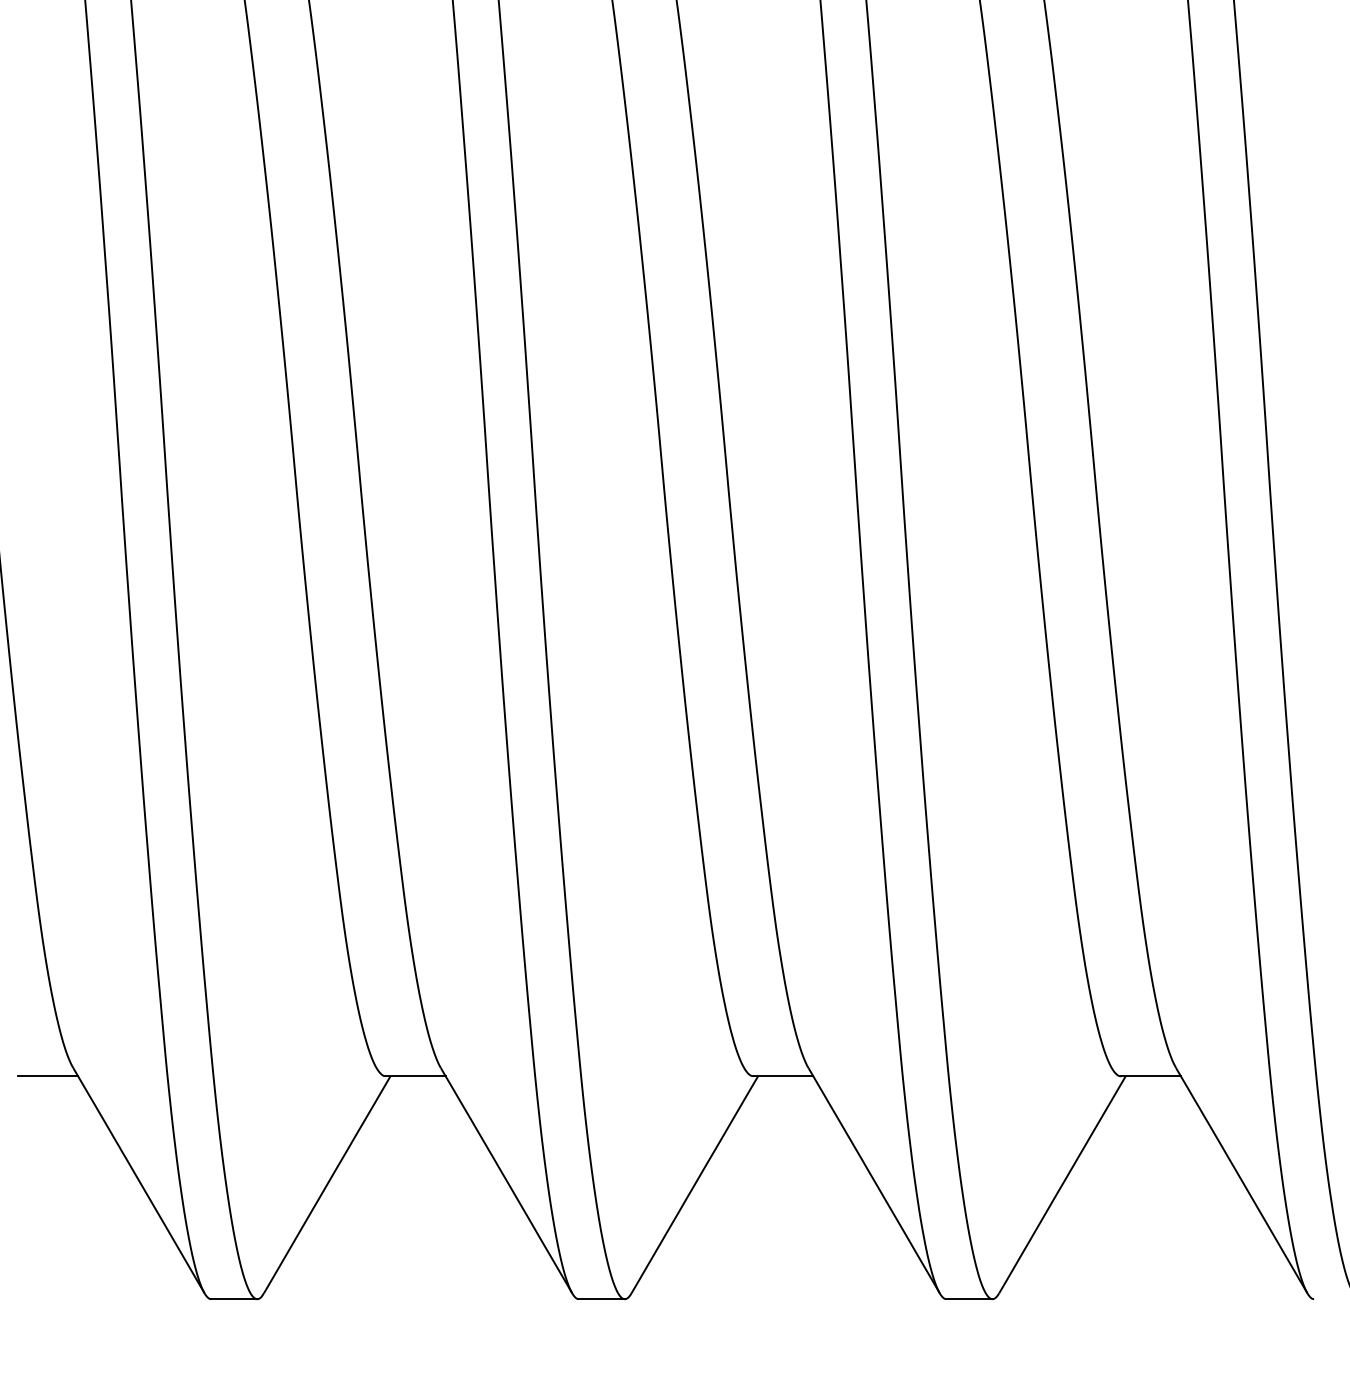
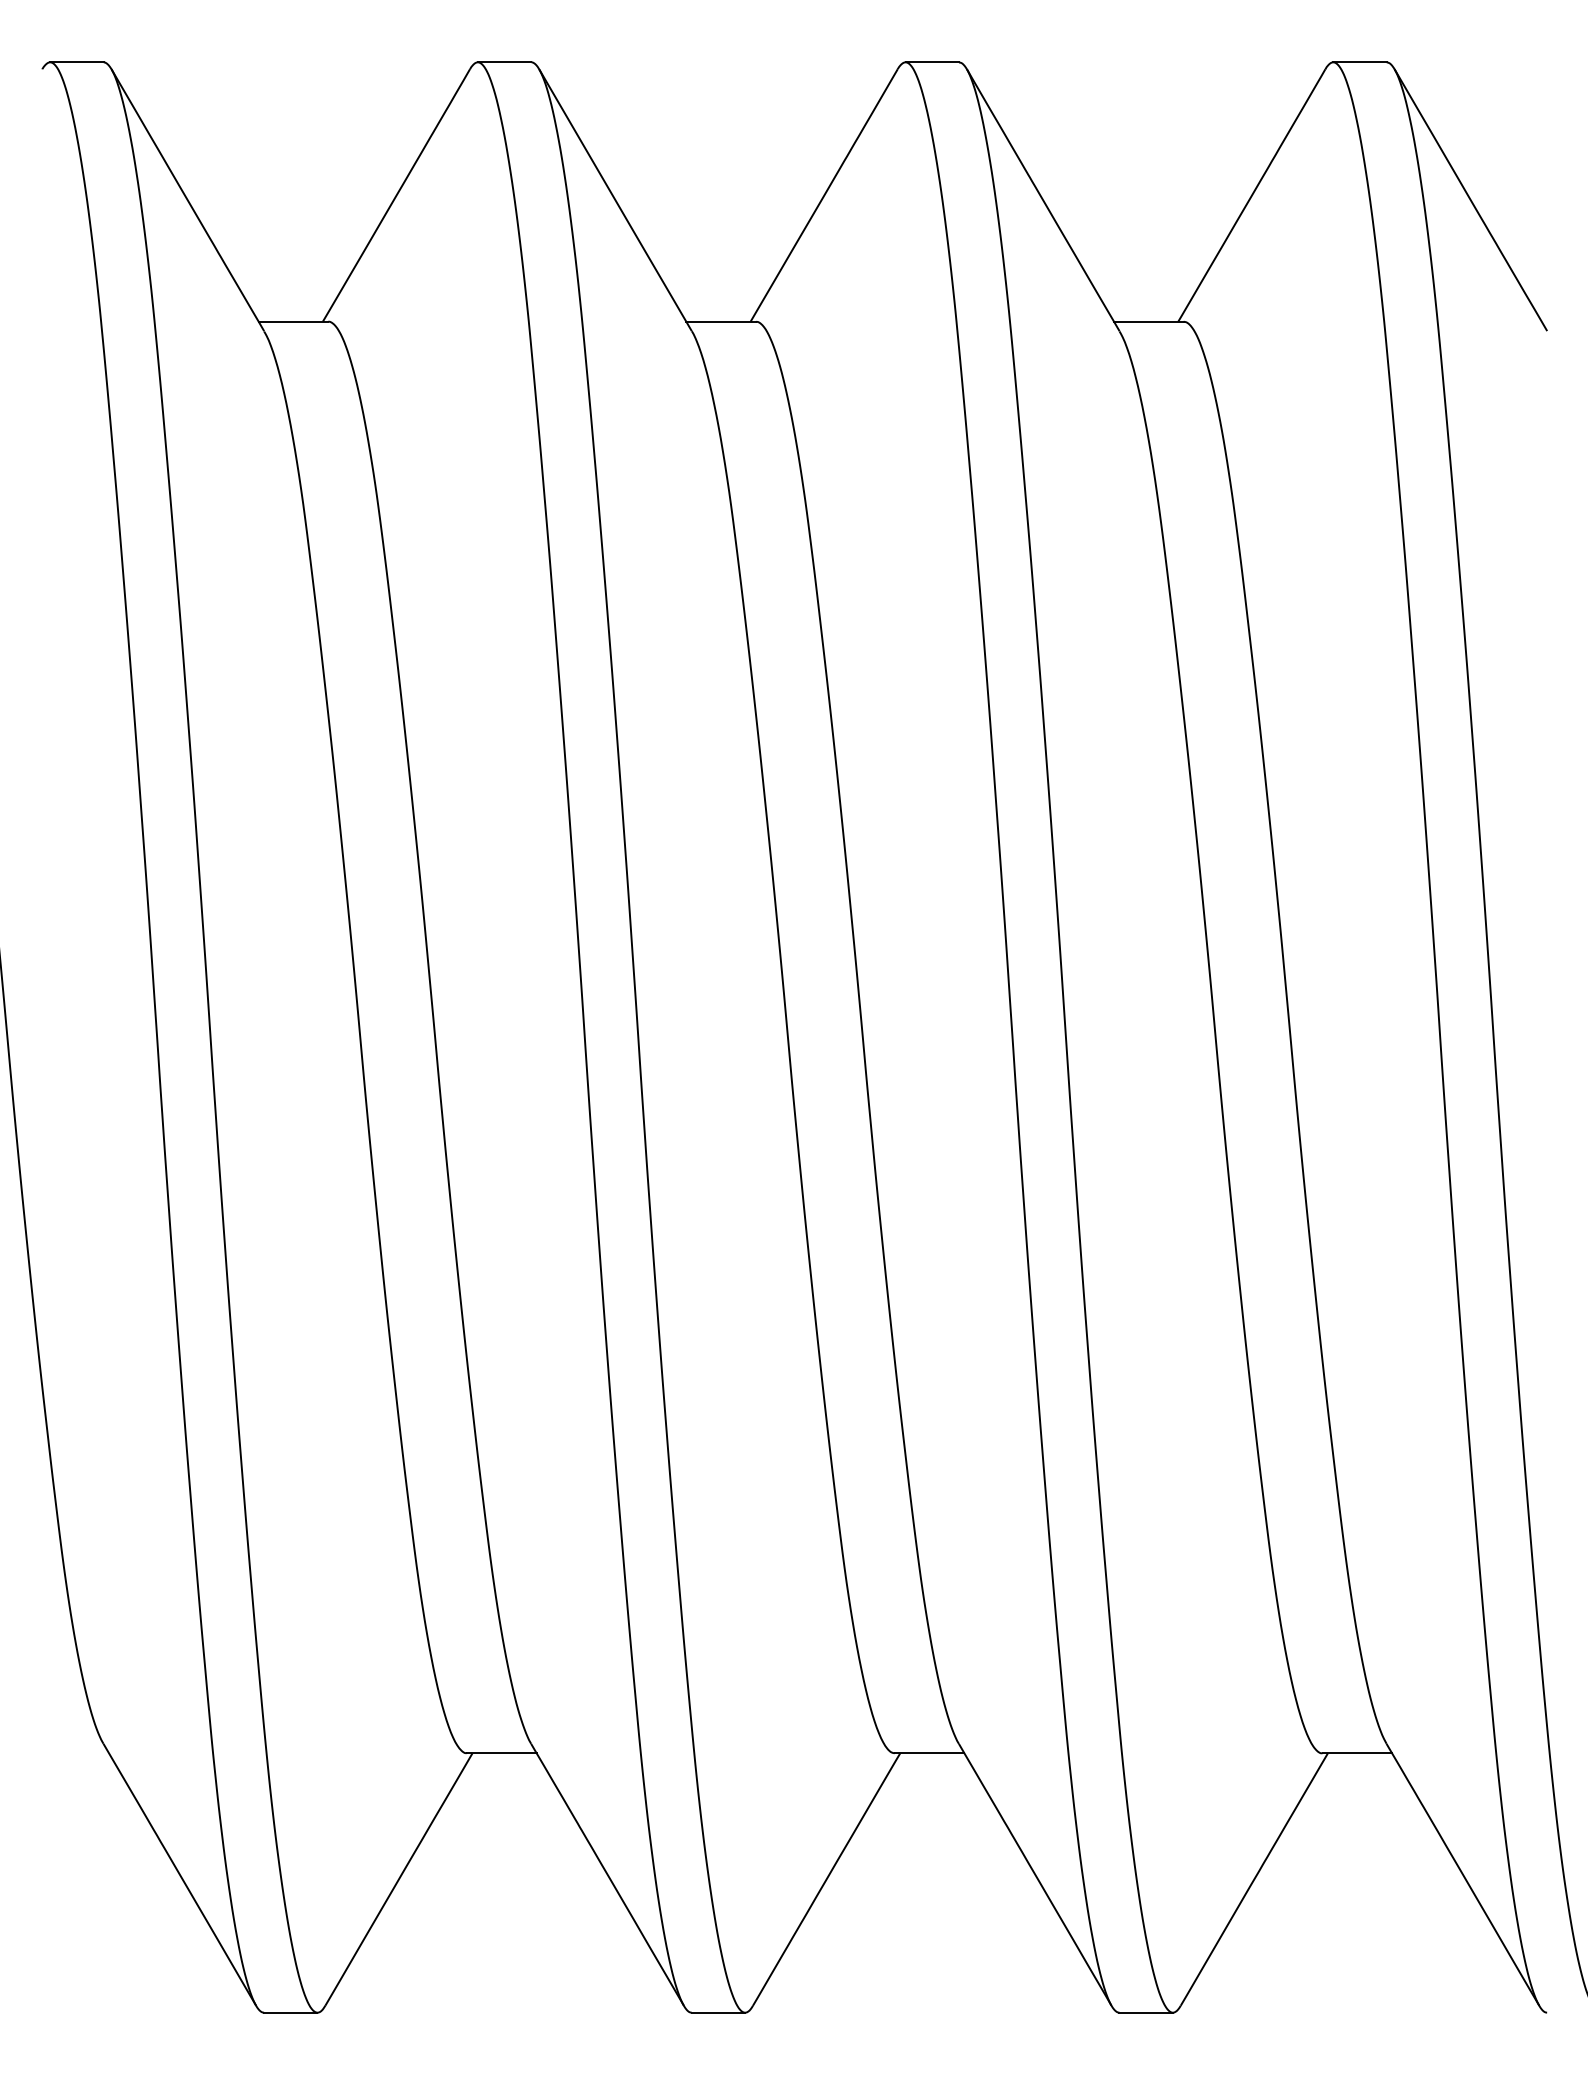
line: (48, 1076) -> (74, 1753), removed

